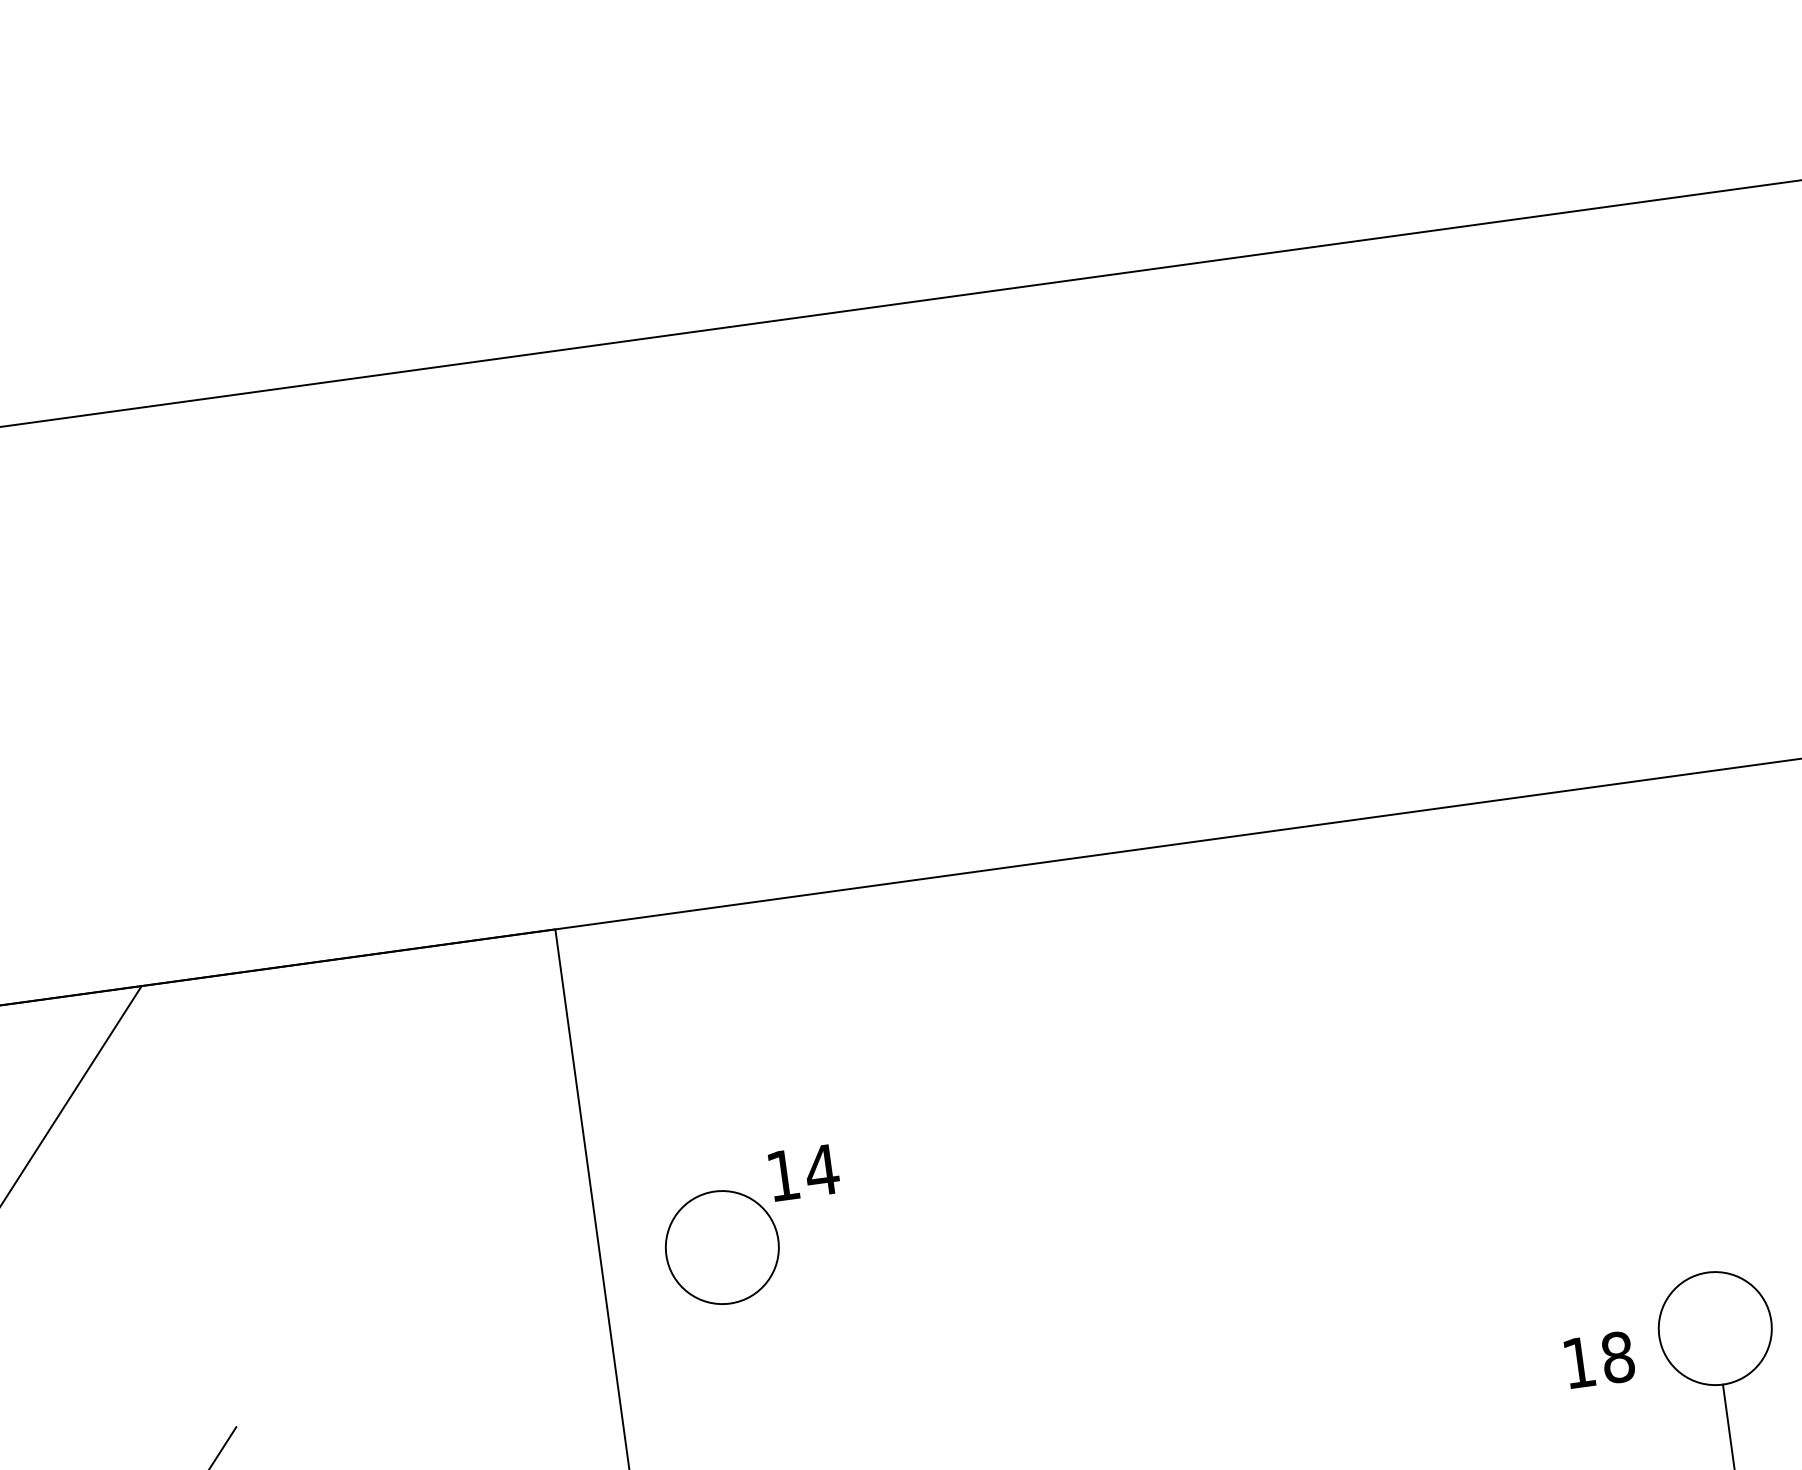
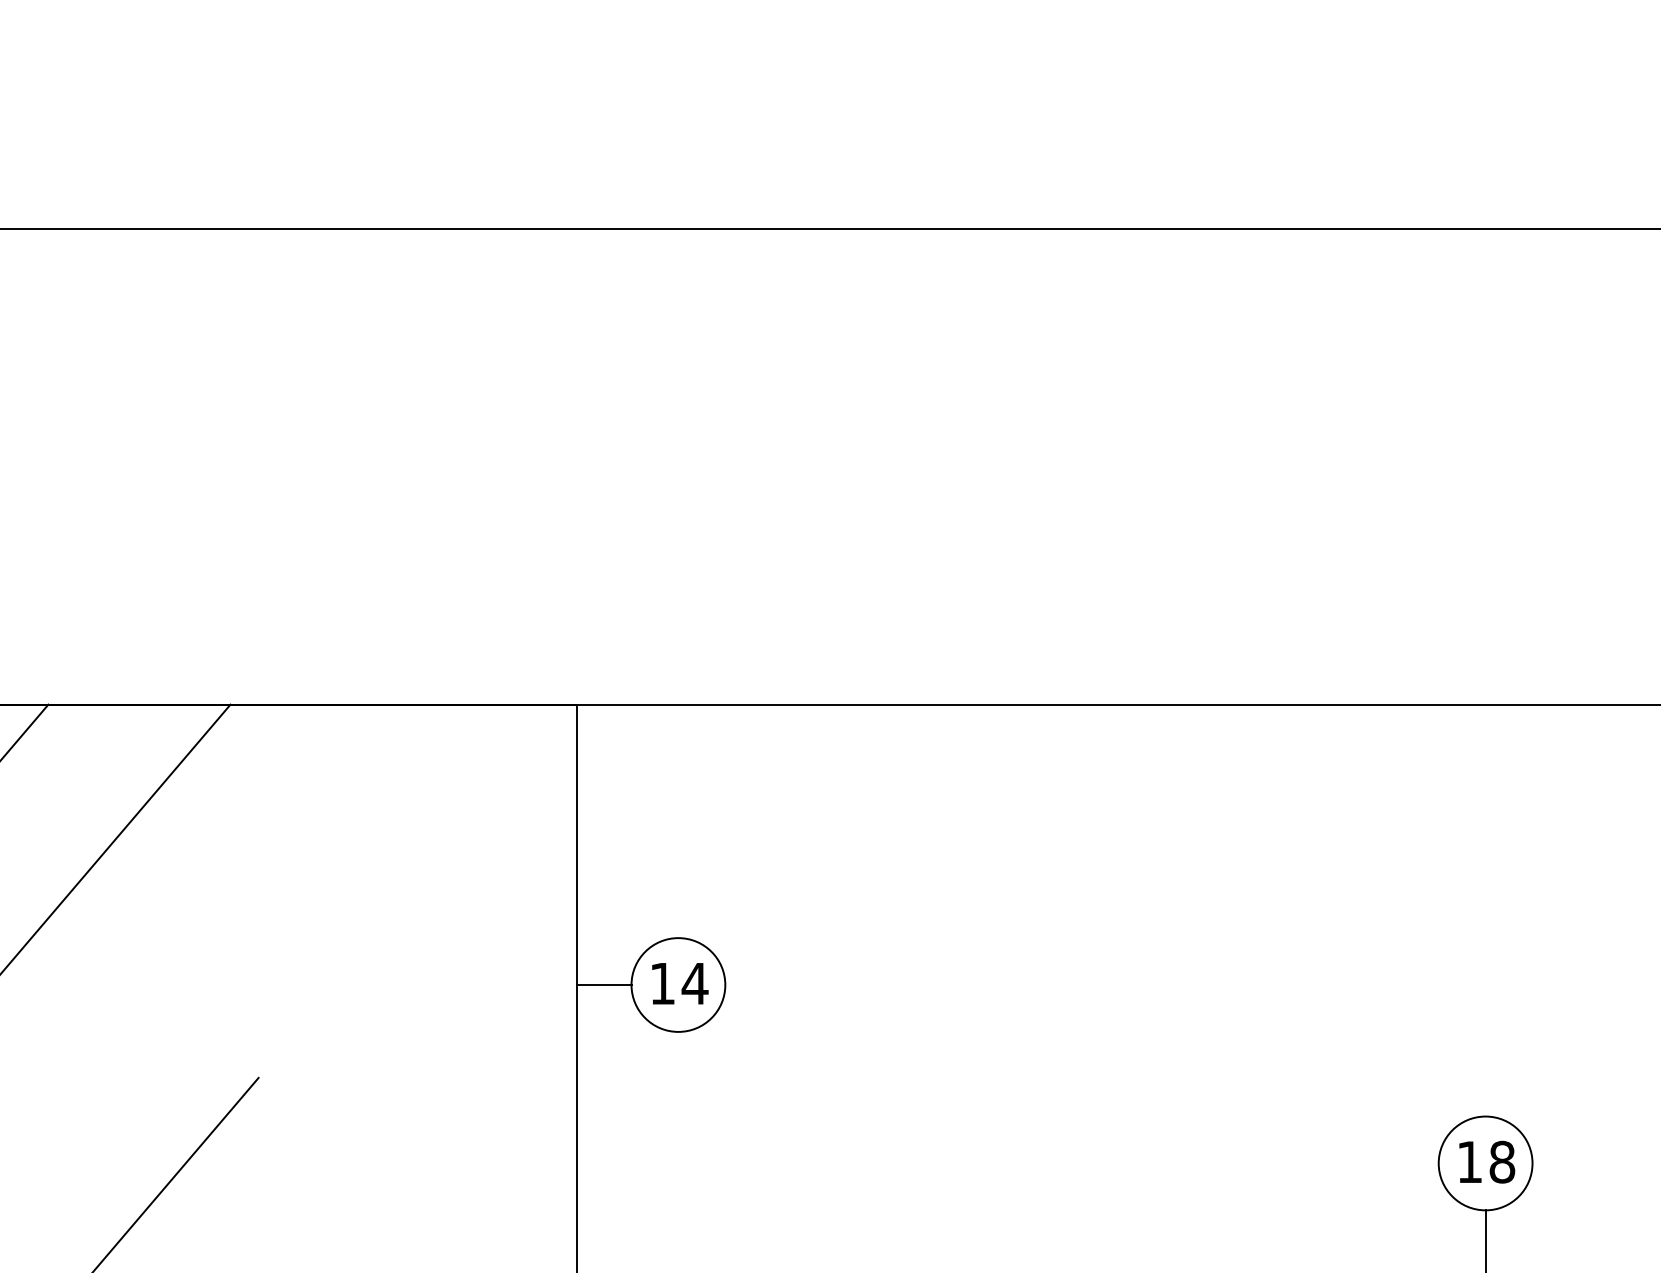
text: (804, 1172) -> (680, 983), moved
line: (632, 1260) -> (603, 985), added
text: (1600, 1359) -> (1487, 1161), moved

